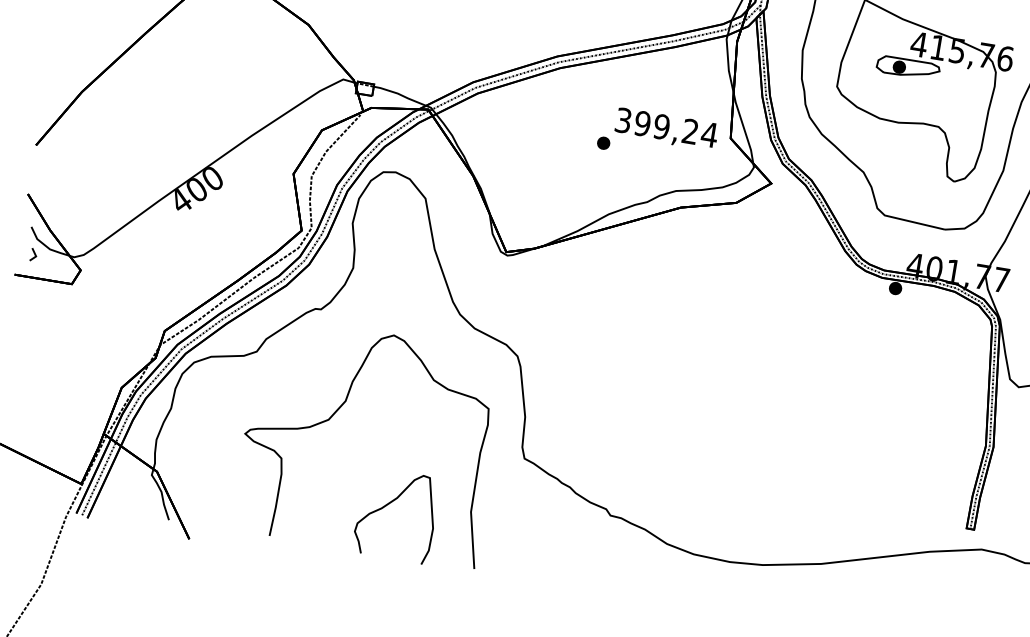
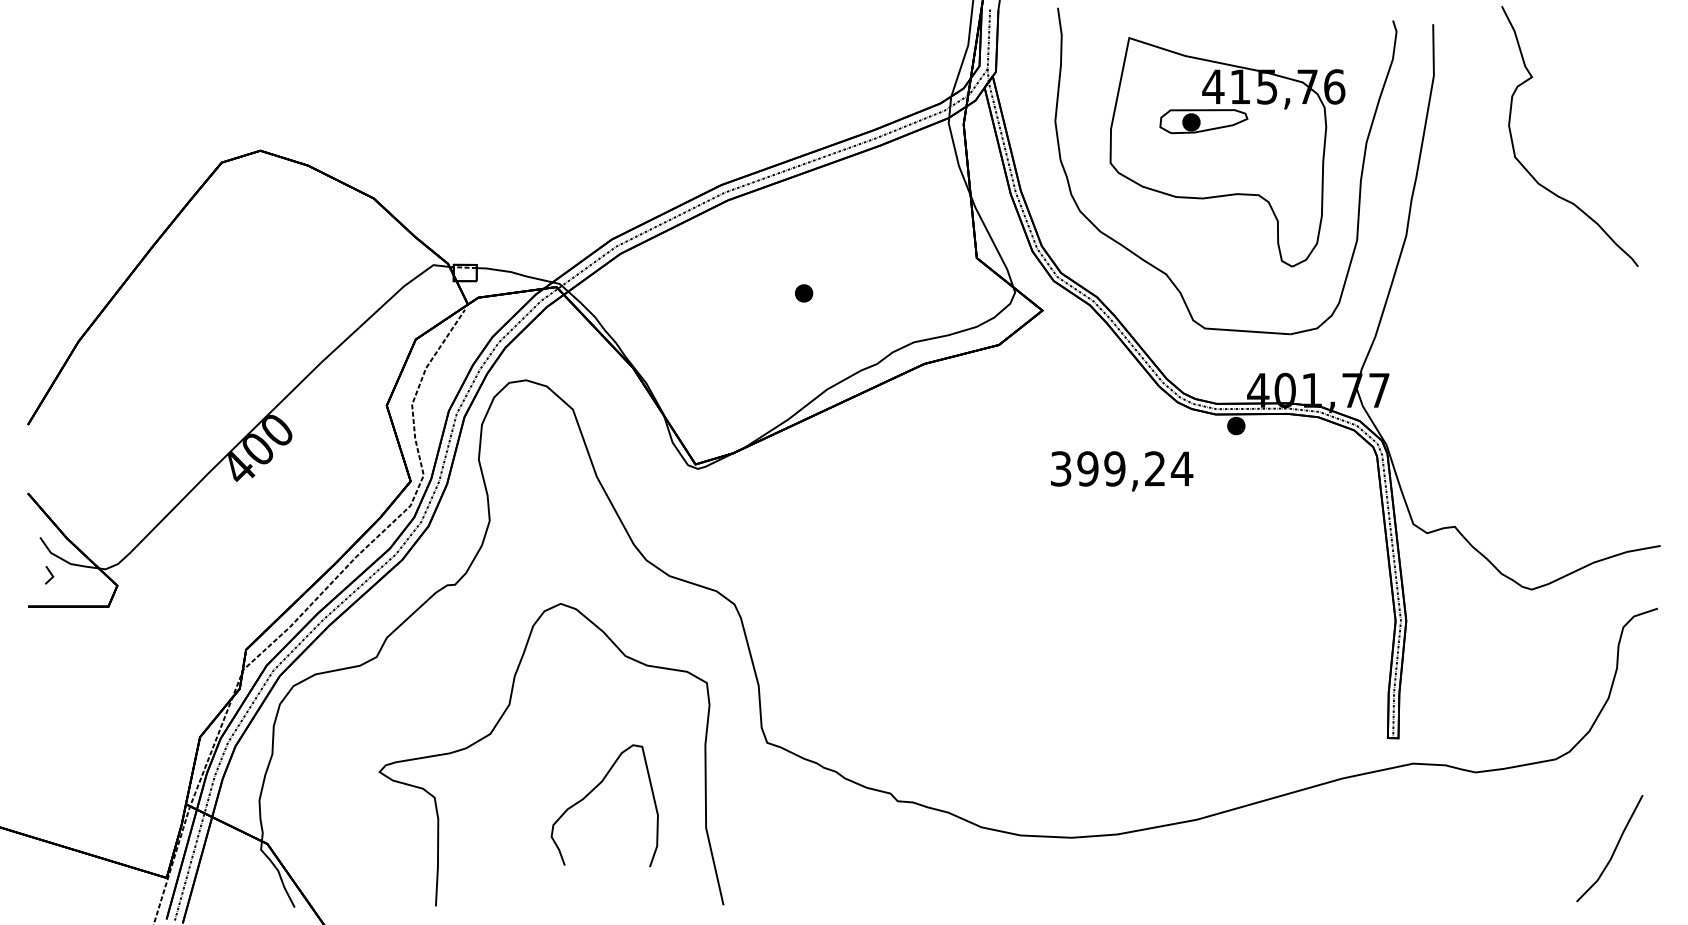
text: (666, 129) -> (1122, 471), moved
curve: (388, 504) -> (591, 792), moved

